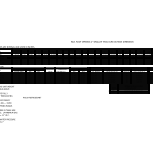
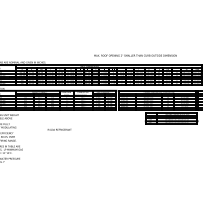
text: (32, 97) -> (59, 129), moved

